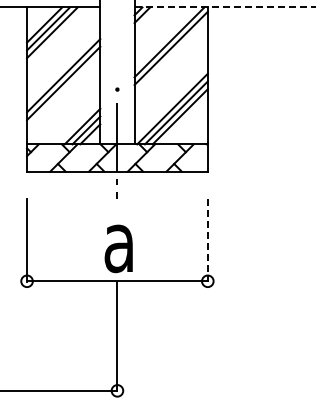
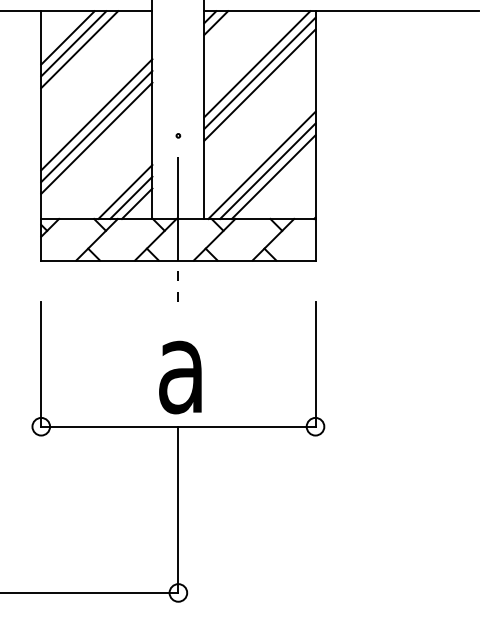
line: (225, 7) -> (342, 11), dashed -> solid
line: (170, 55) -> (258, 84), added
line: (63, 90) -> (96, 137), added
line: (207, 240) -> (315, 364), dashed -> solid

